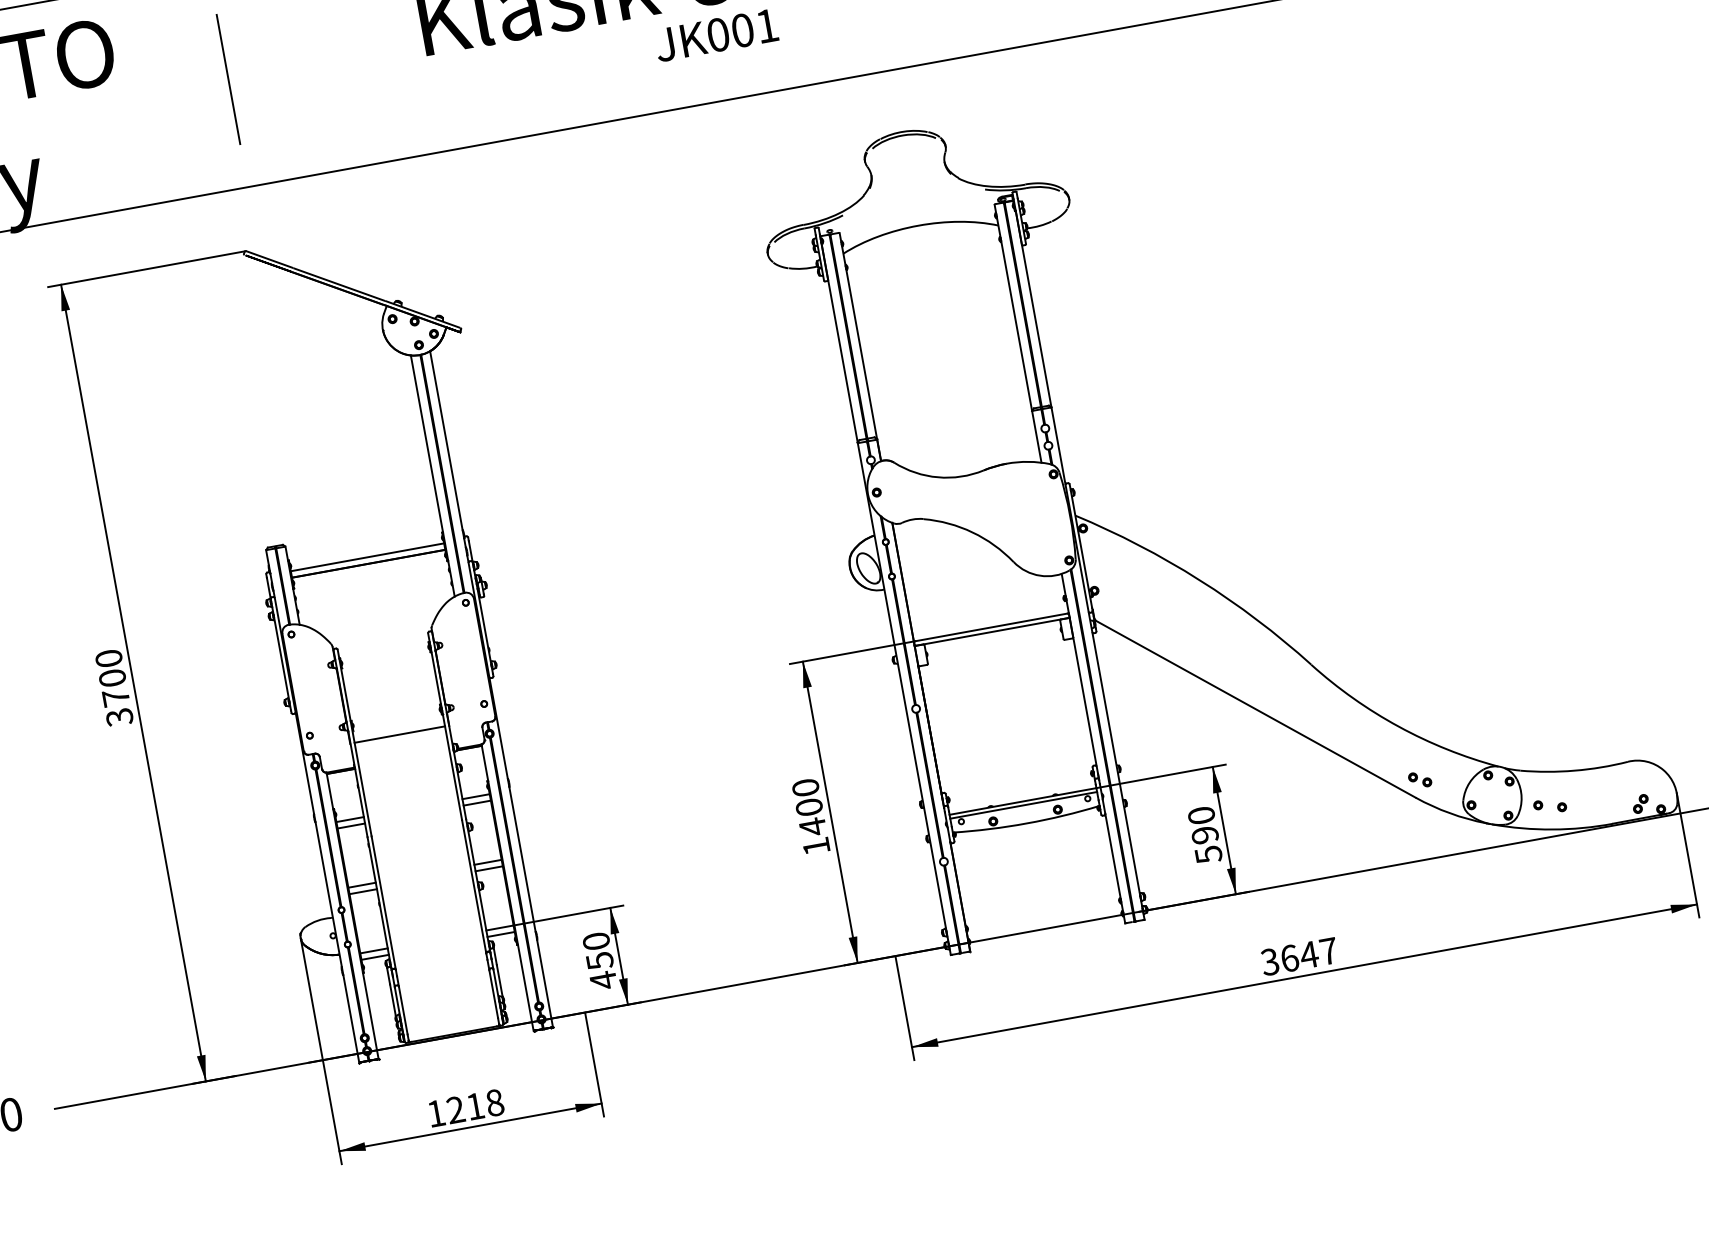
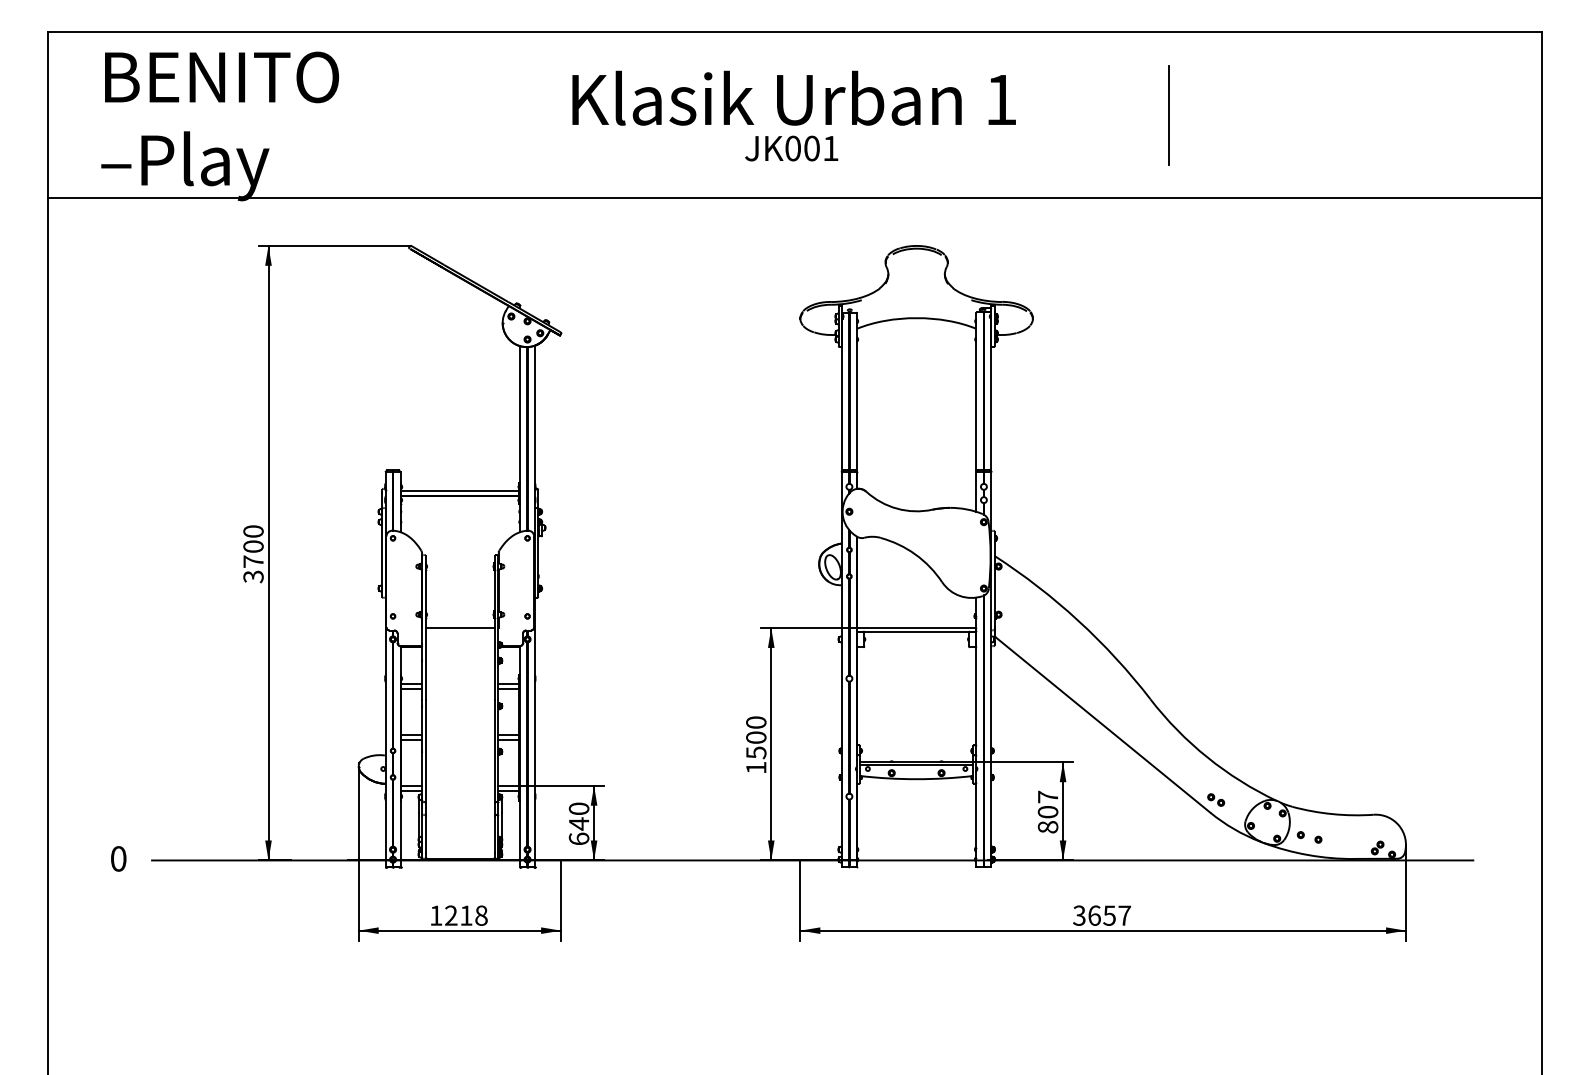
line: (228, 79) -> (421, 115), removed
text: (813, 826) -> (756, 752), 1400 -> 1500
text: (1204, 834) -> (1047, 811), 590 -> 807
text: (1309, 954) -> (1109, 915), 3647 -> 3657
text: (600, 970) -> (578, 831), 450 -> 640

